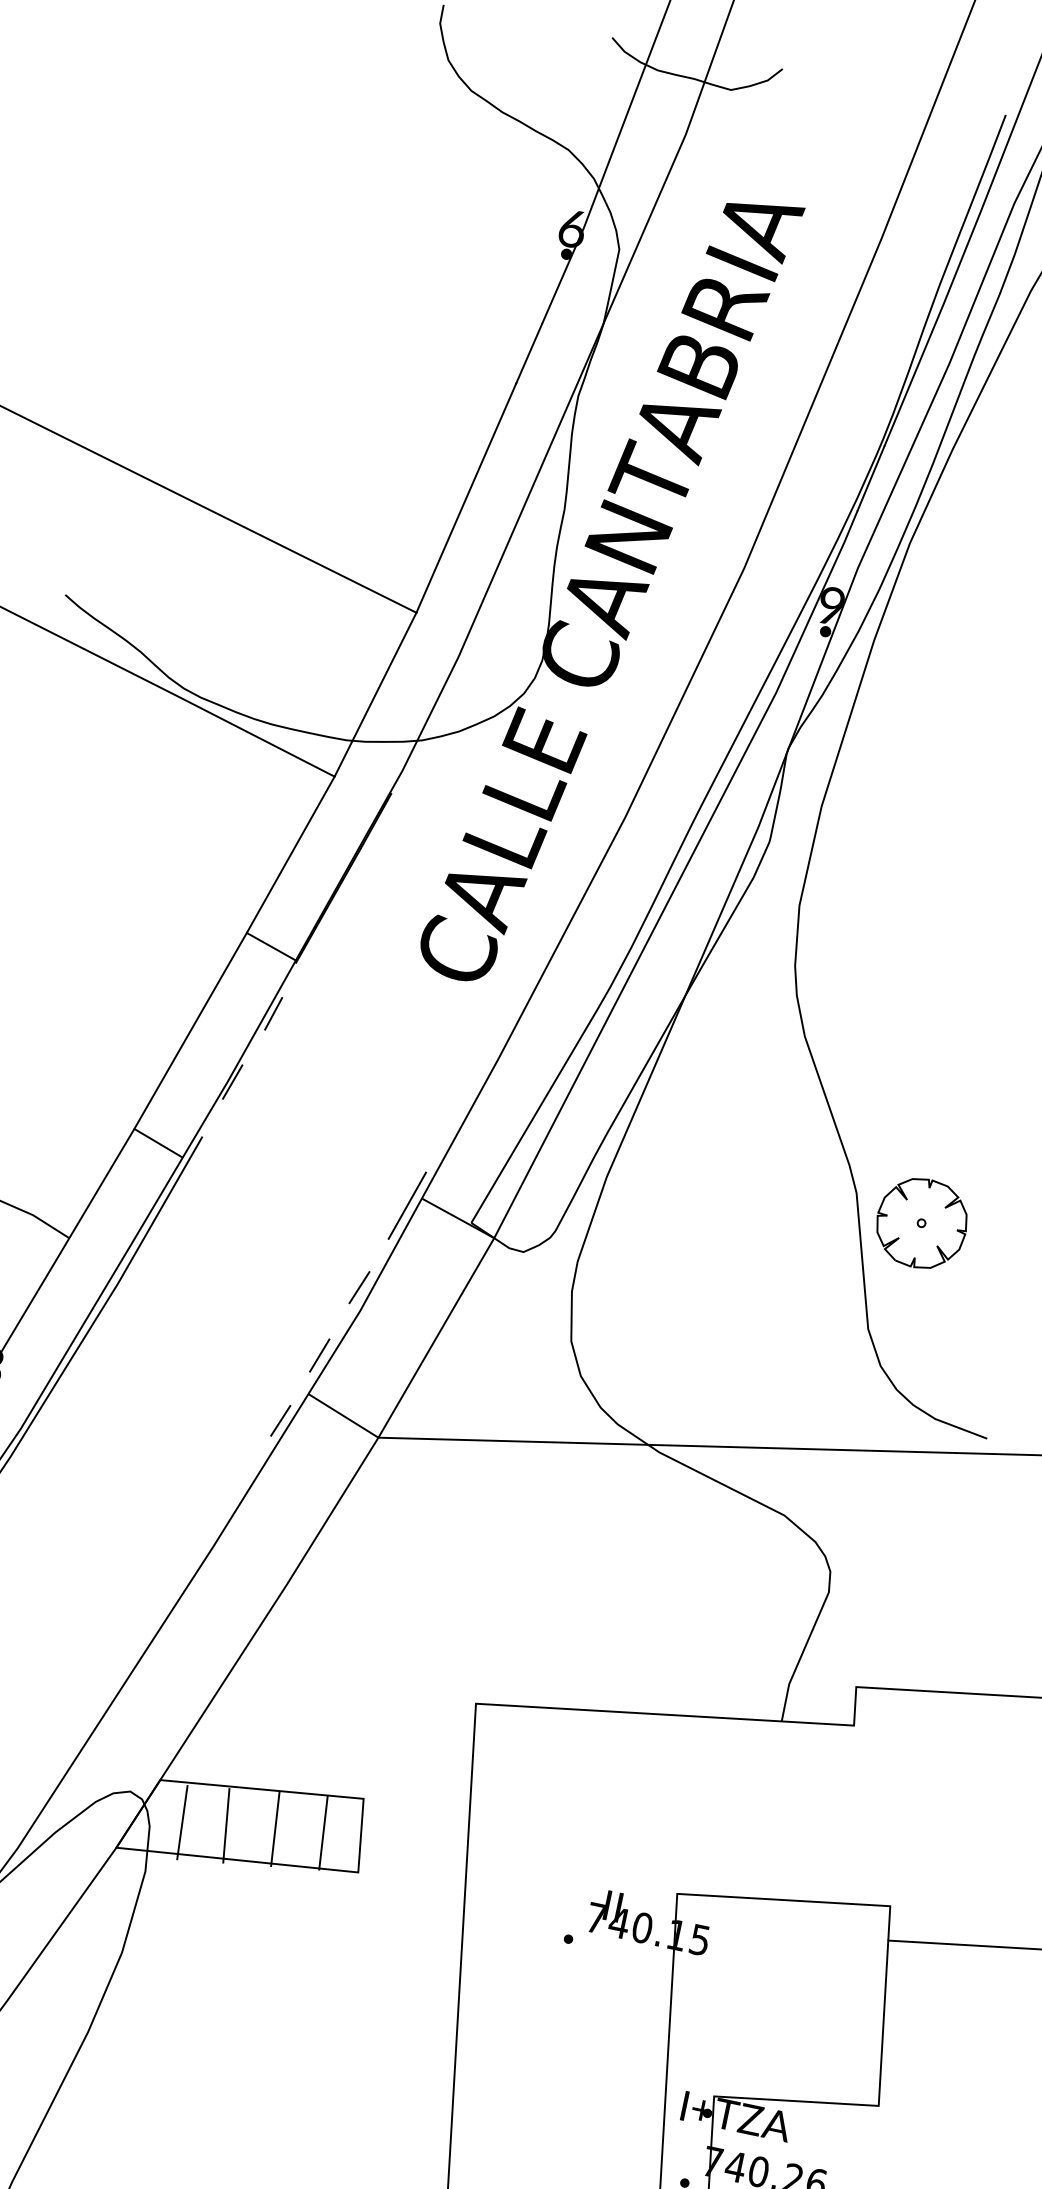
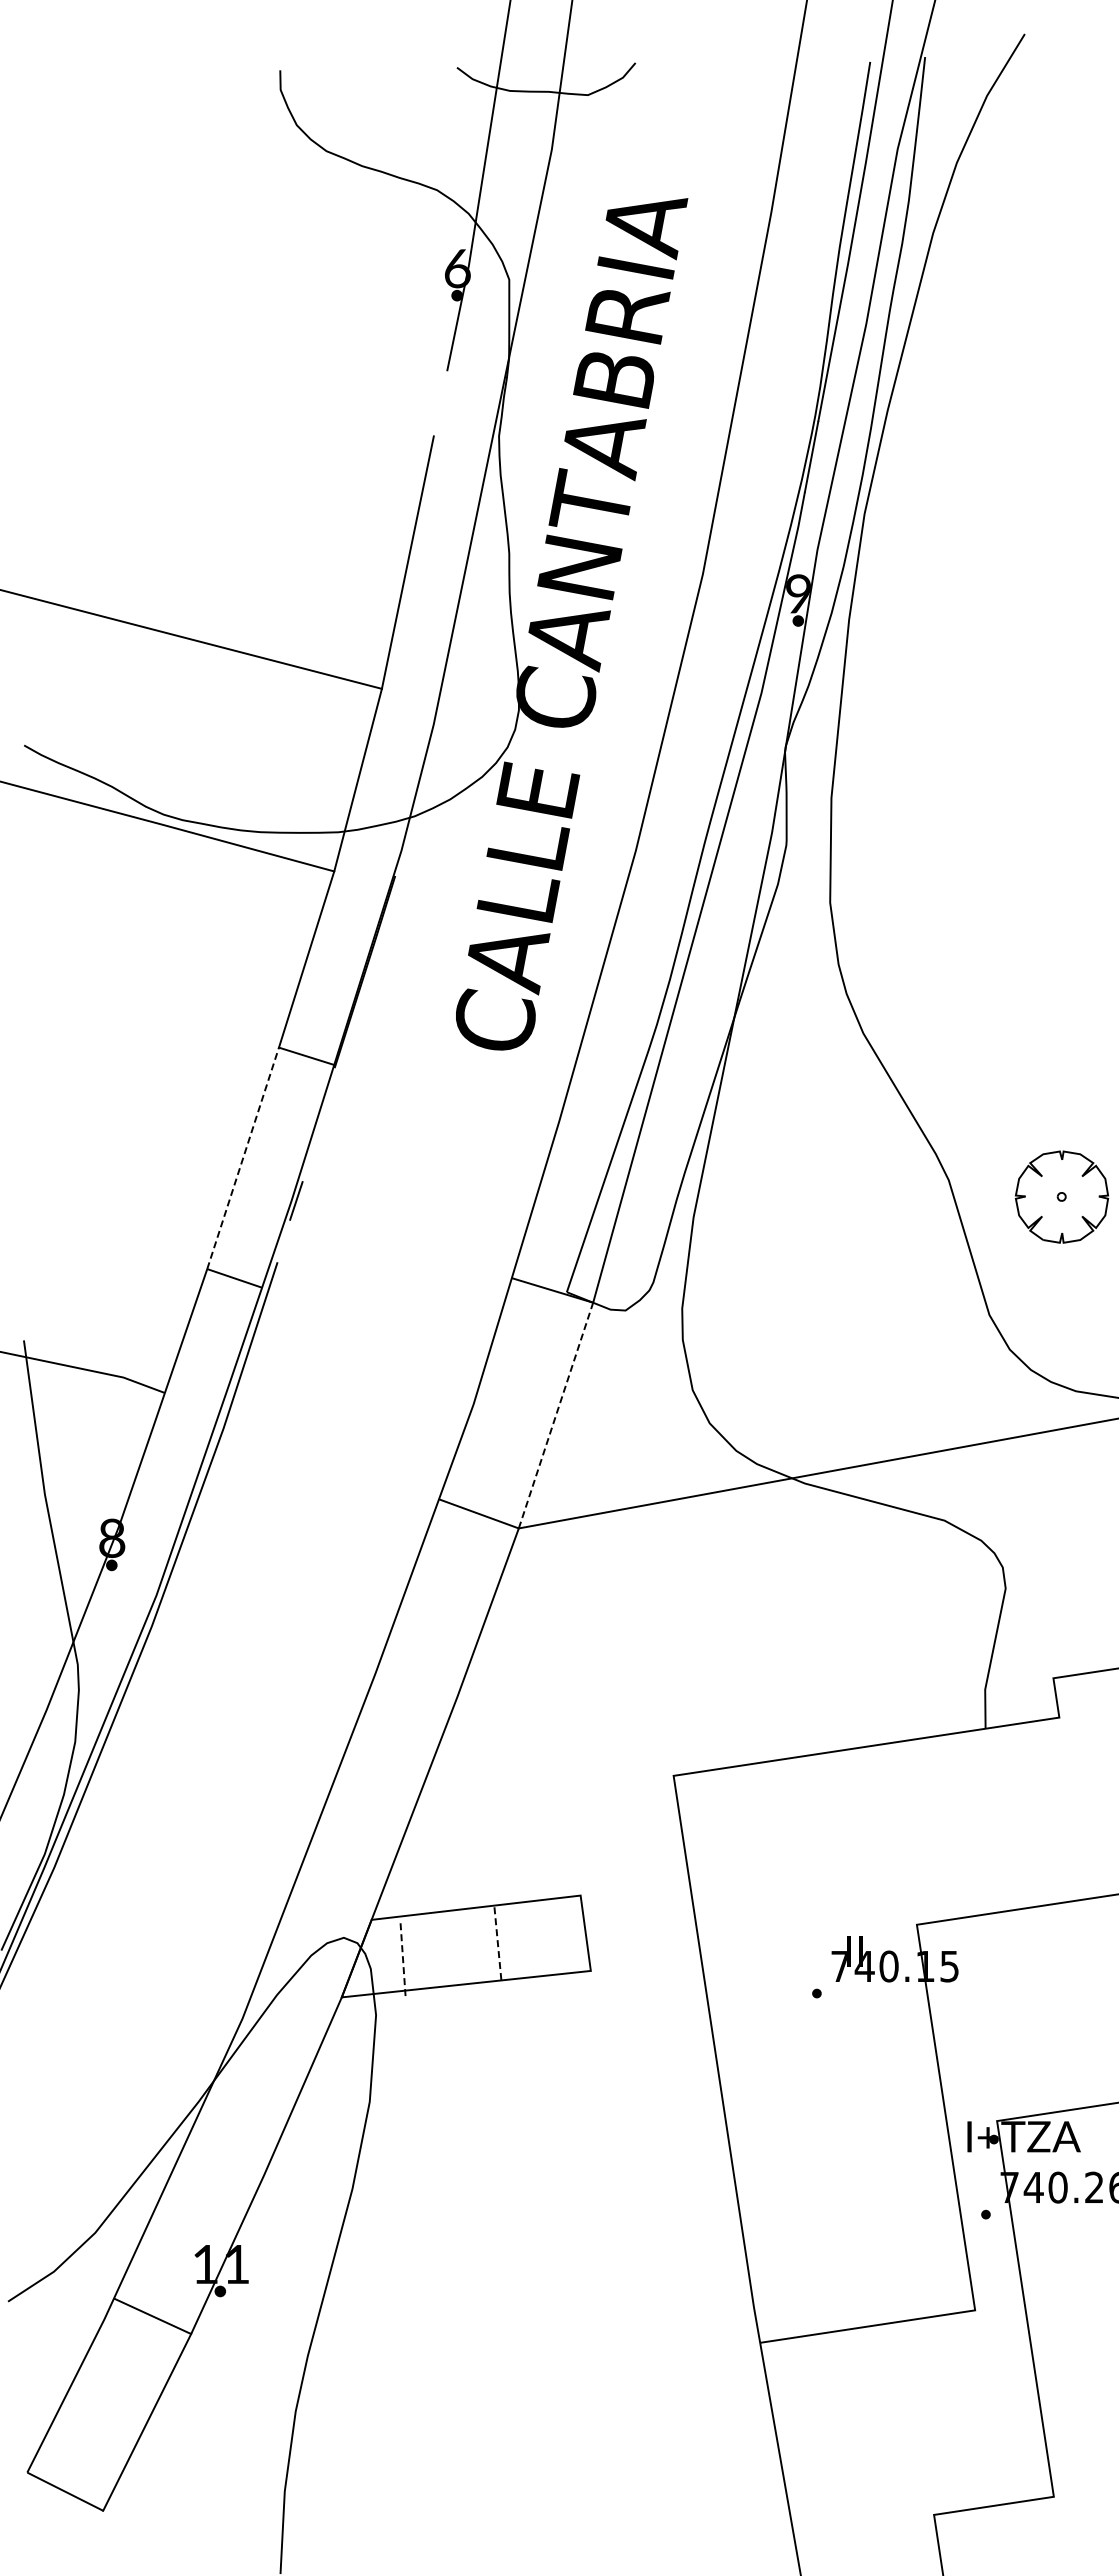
line: (529, 353) -> (440, 403), removed
line: (273, 1013) -> (322, 1123), removed
line: (191, 1030) -> (243, 1157), solid -> dashed
line: (407, 1205) -> (498, 1288), removed
part: (921, 1222) -> (1061, 1196), moved
line: (359, 1286) -> (467, 1380), removed
line: (436, 1337) -> (556, 1415), solid -> dashed
line: (319, 1354) -> (441, 1457), removed
line: (280, 1421) -> (416, 1532), removed
line: (182, 1821) -> (402, 1957), solid -> dashed
line: (226, 1825) -> (447, 1951), removed
line: (275, 1829) -> (498, 1945), solid -> dashed
line: (322, 1832) -> (546, 1938), removed

